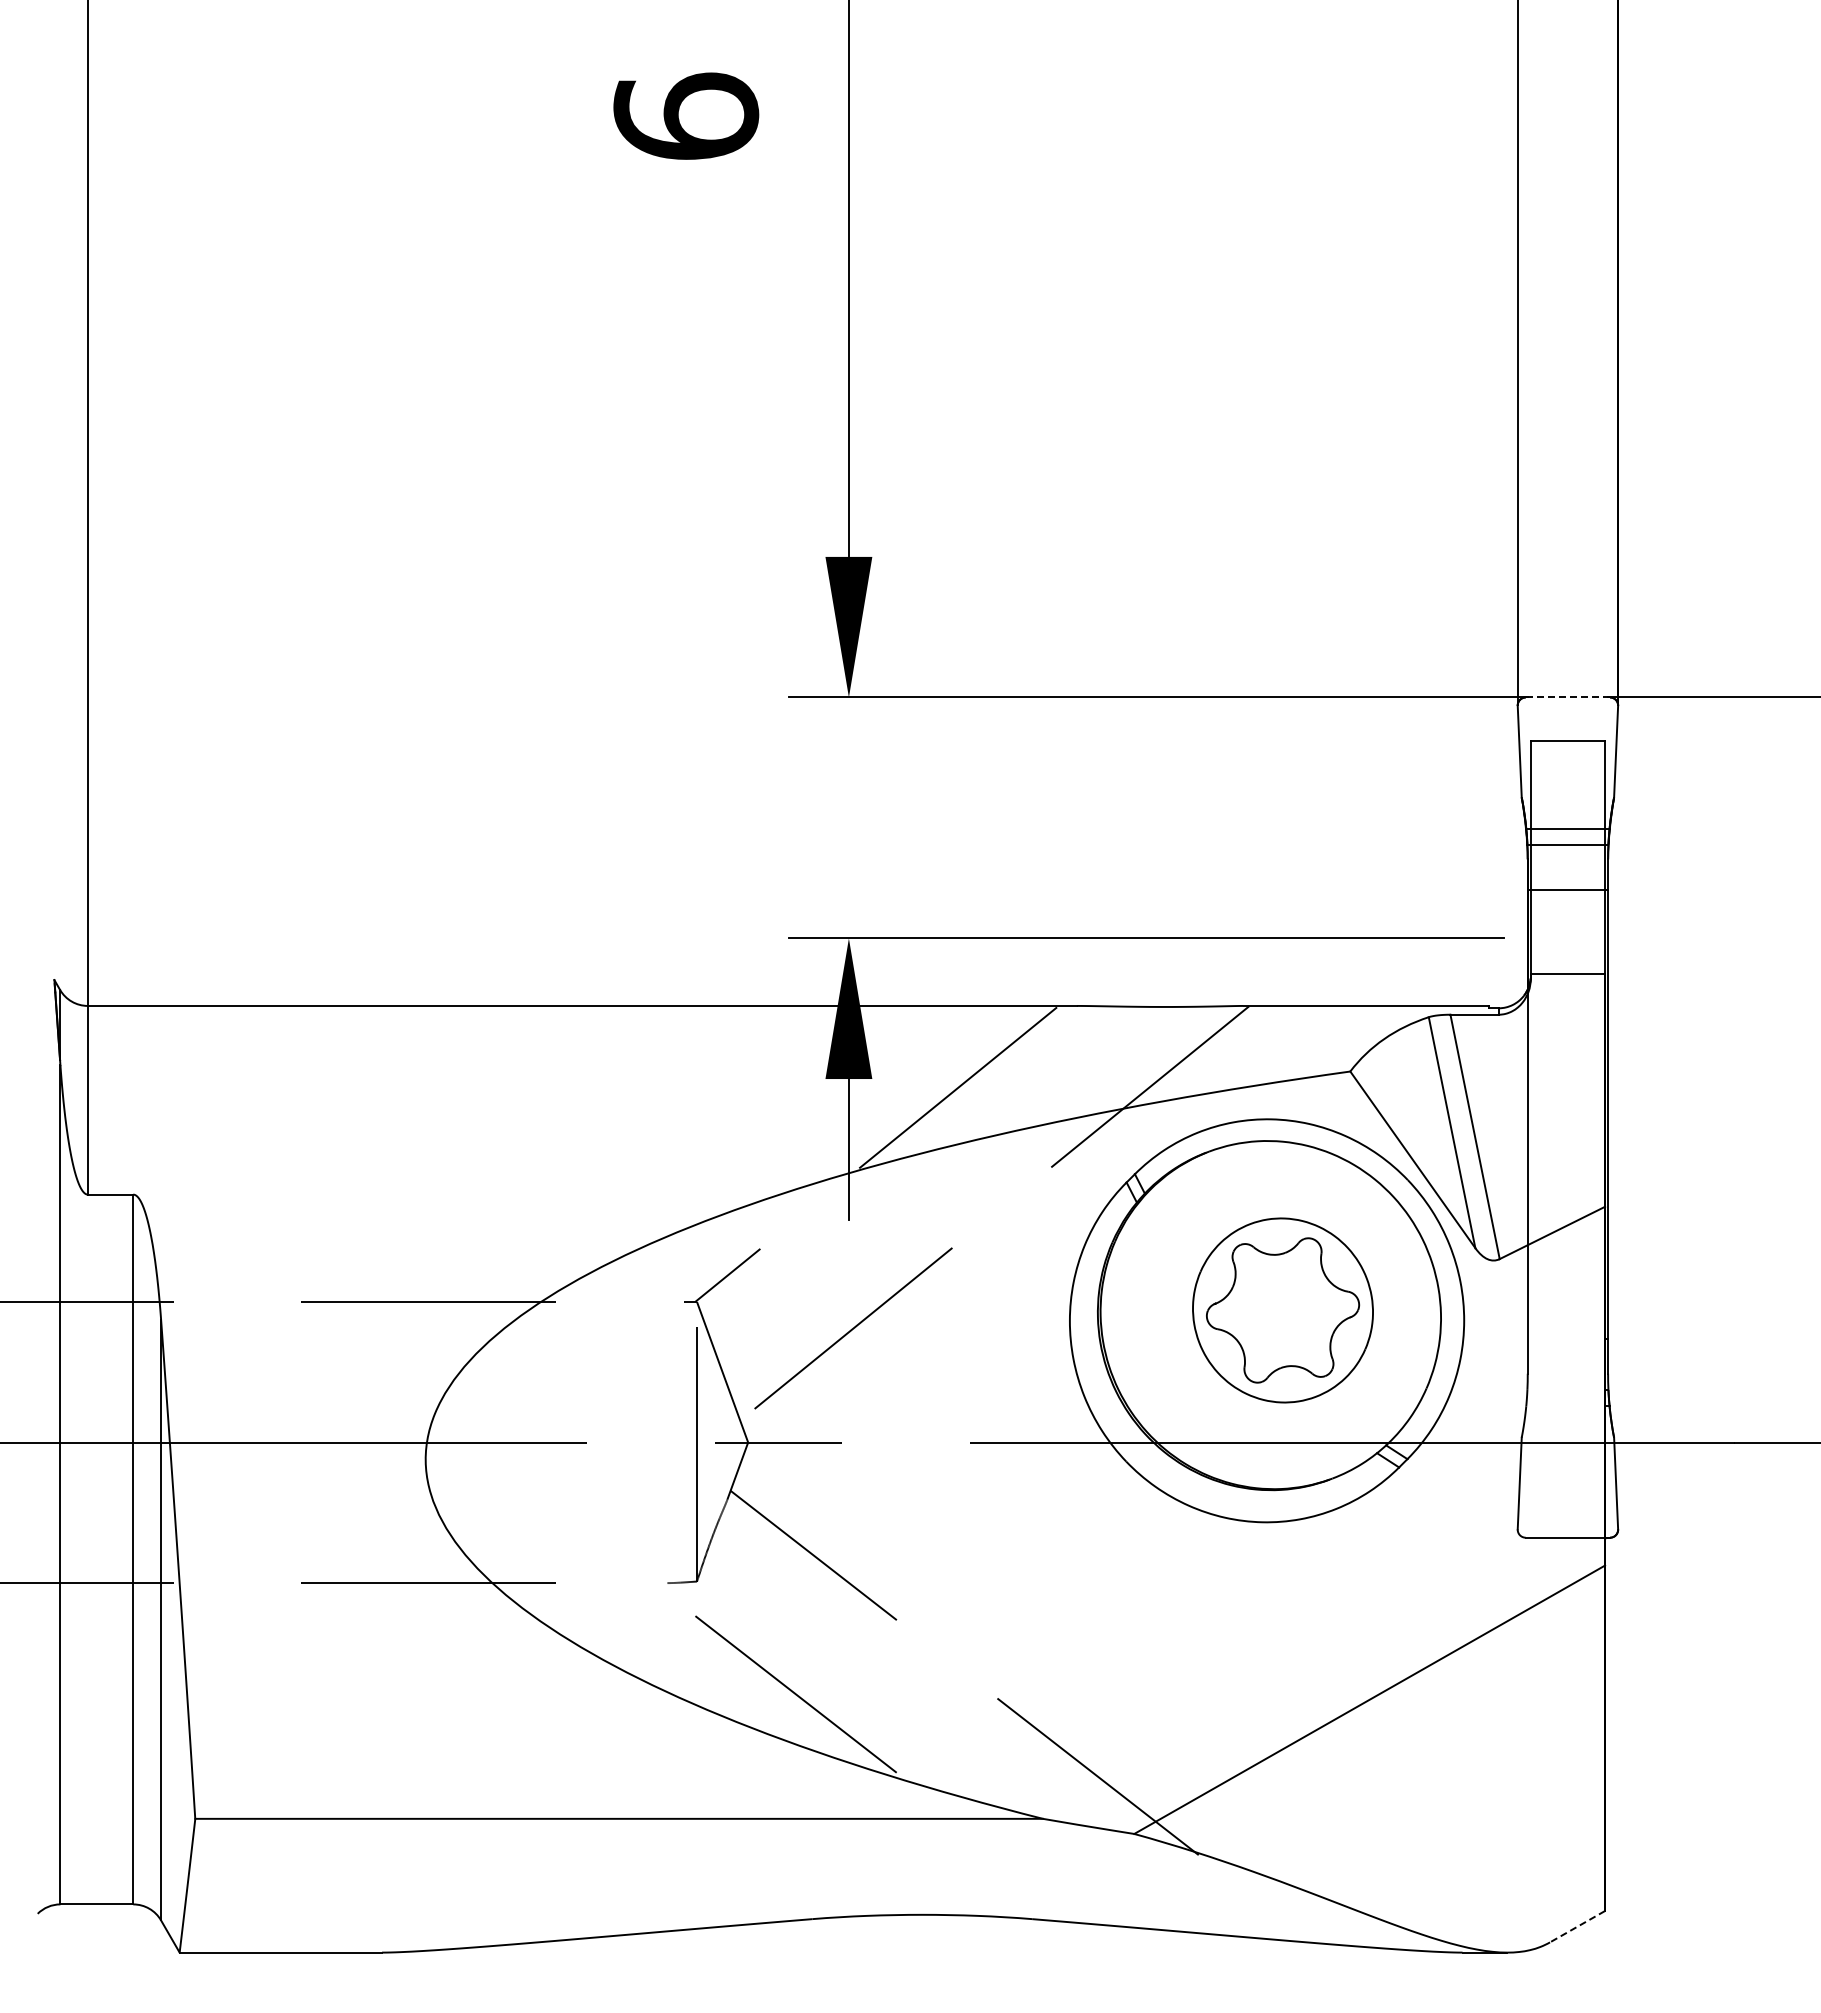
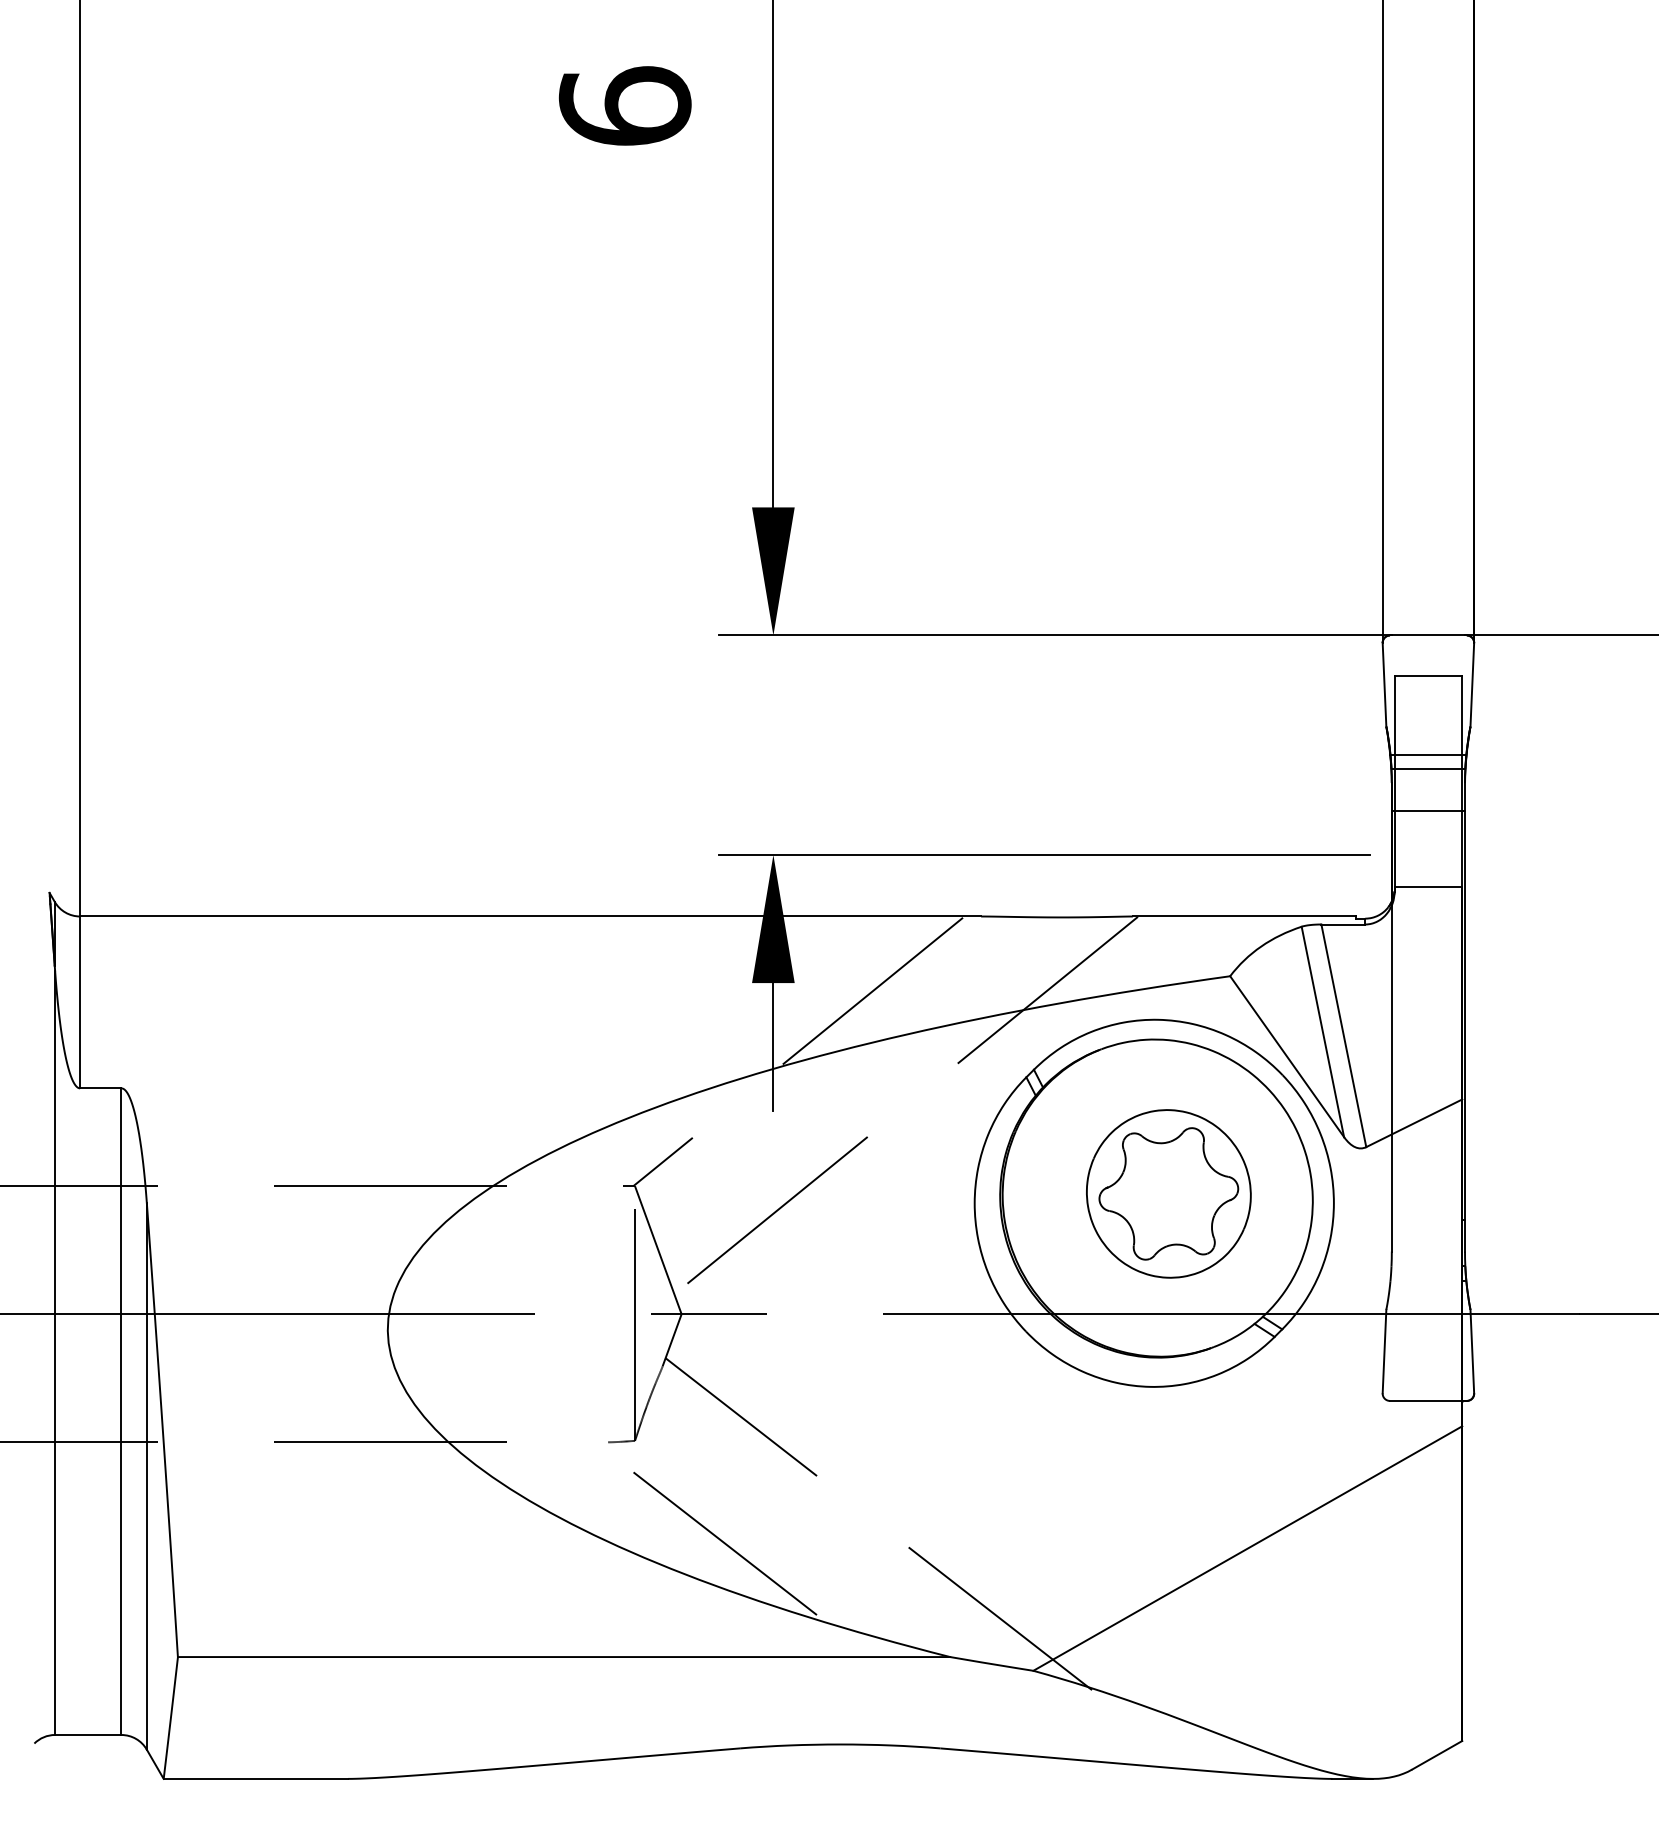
line: (1567, 697) -> (1428, 635), dashed -> solid
line: (1577, 1926) -> (1437, 1755), dashed -> solid

